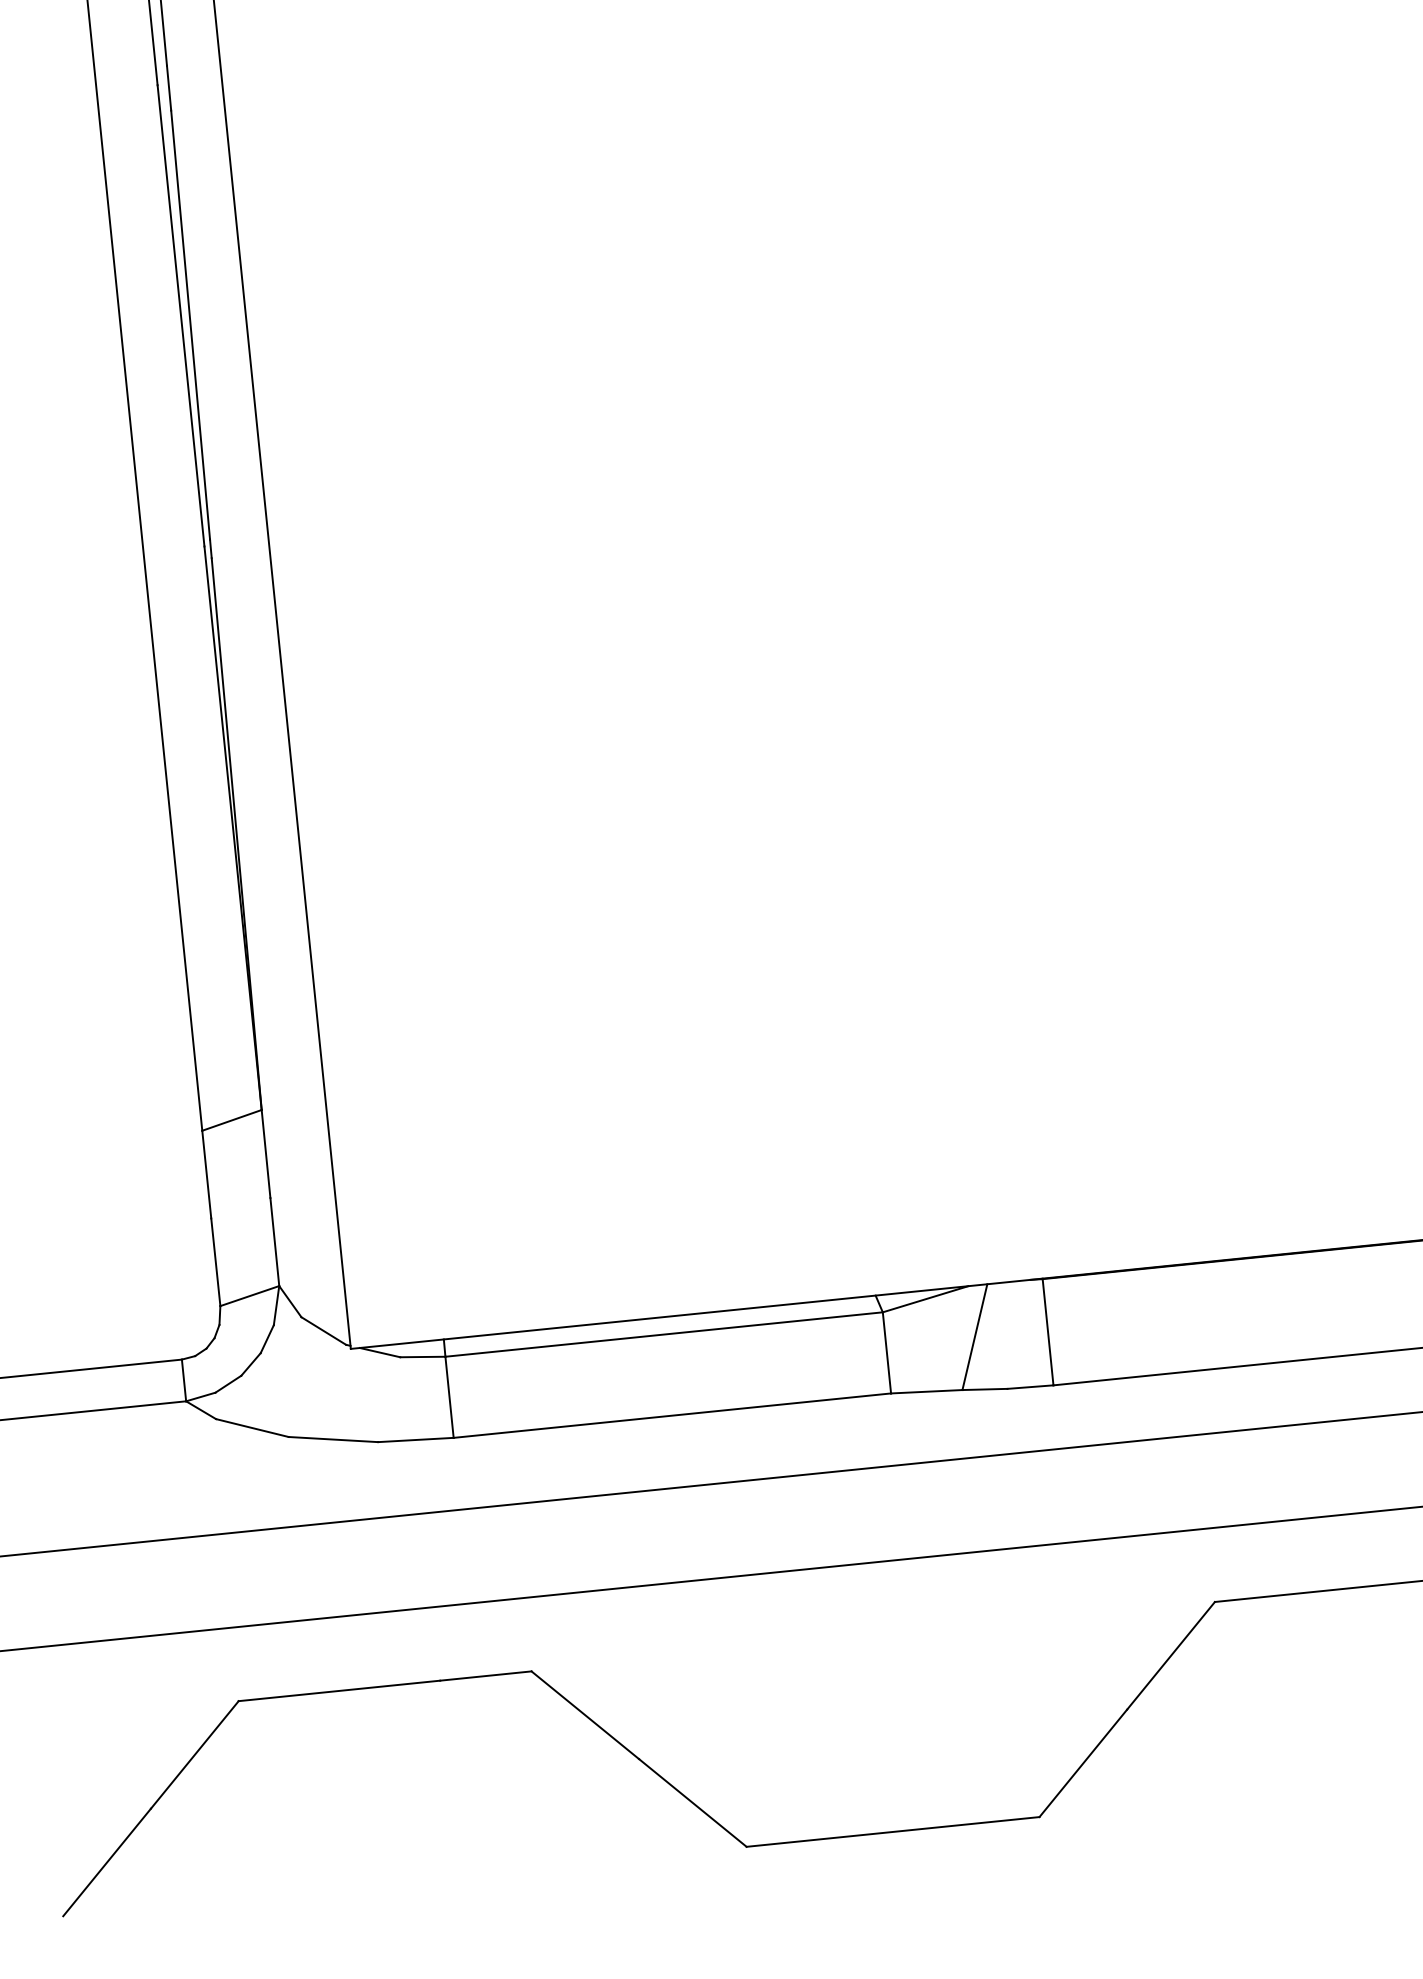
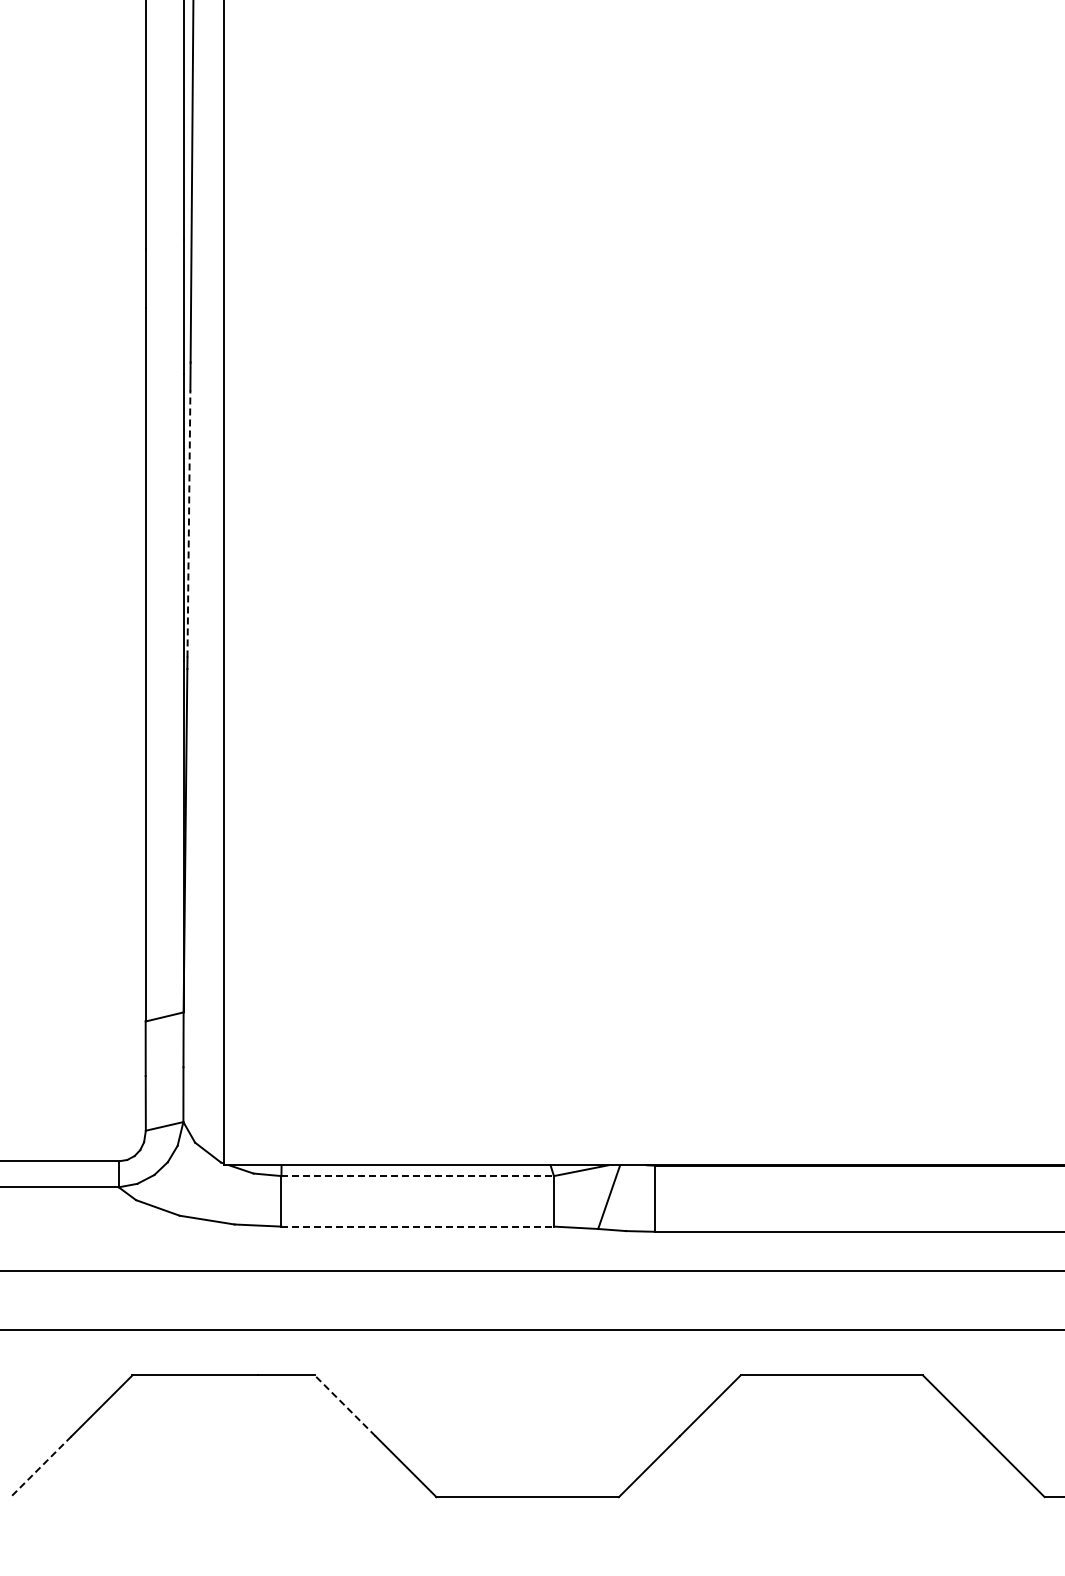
line: (189, 324) -> (188, 523), solid -> dashed
line: (665, 1335) -> (418, 1176), solid -> dashed
line: (673, 1415) -> (418, 1226), solid -> dashed
line: (584, 1714) -> (344, 1405), solid -> dashed
line: (106, 1863) -> (40, 1467), solid -> dashed

